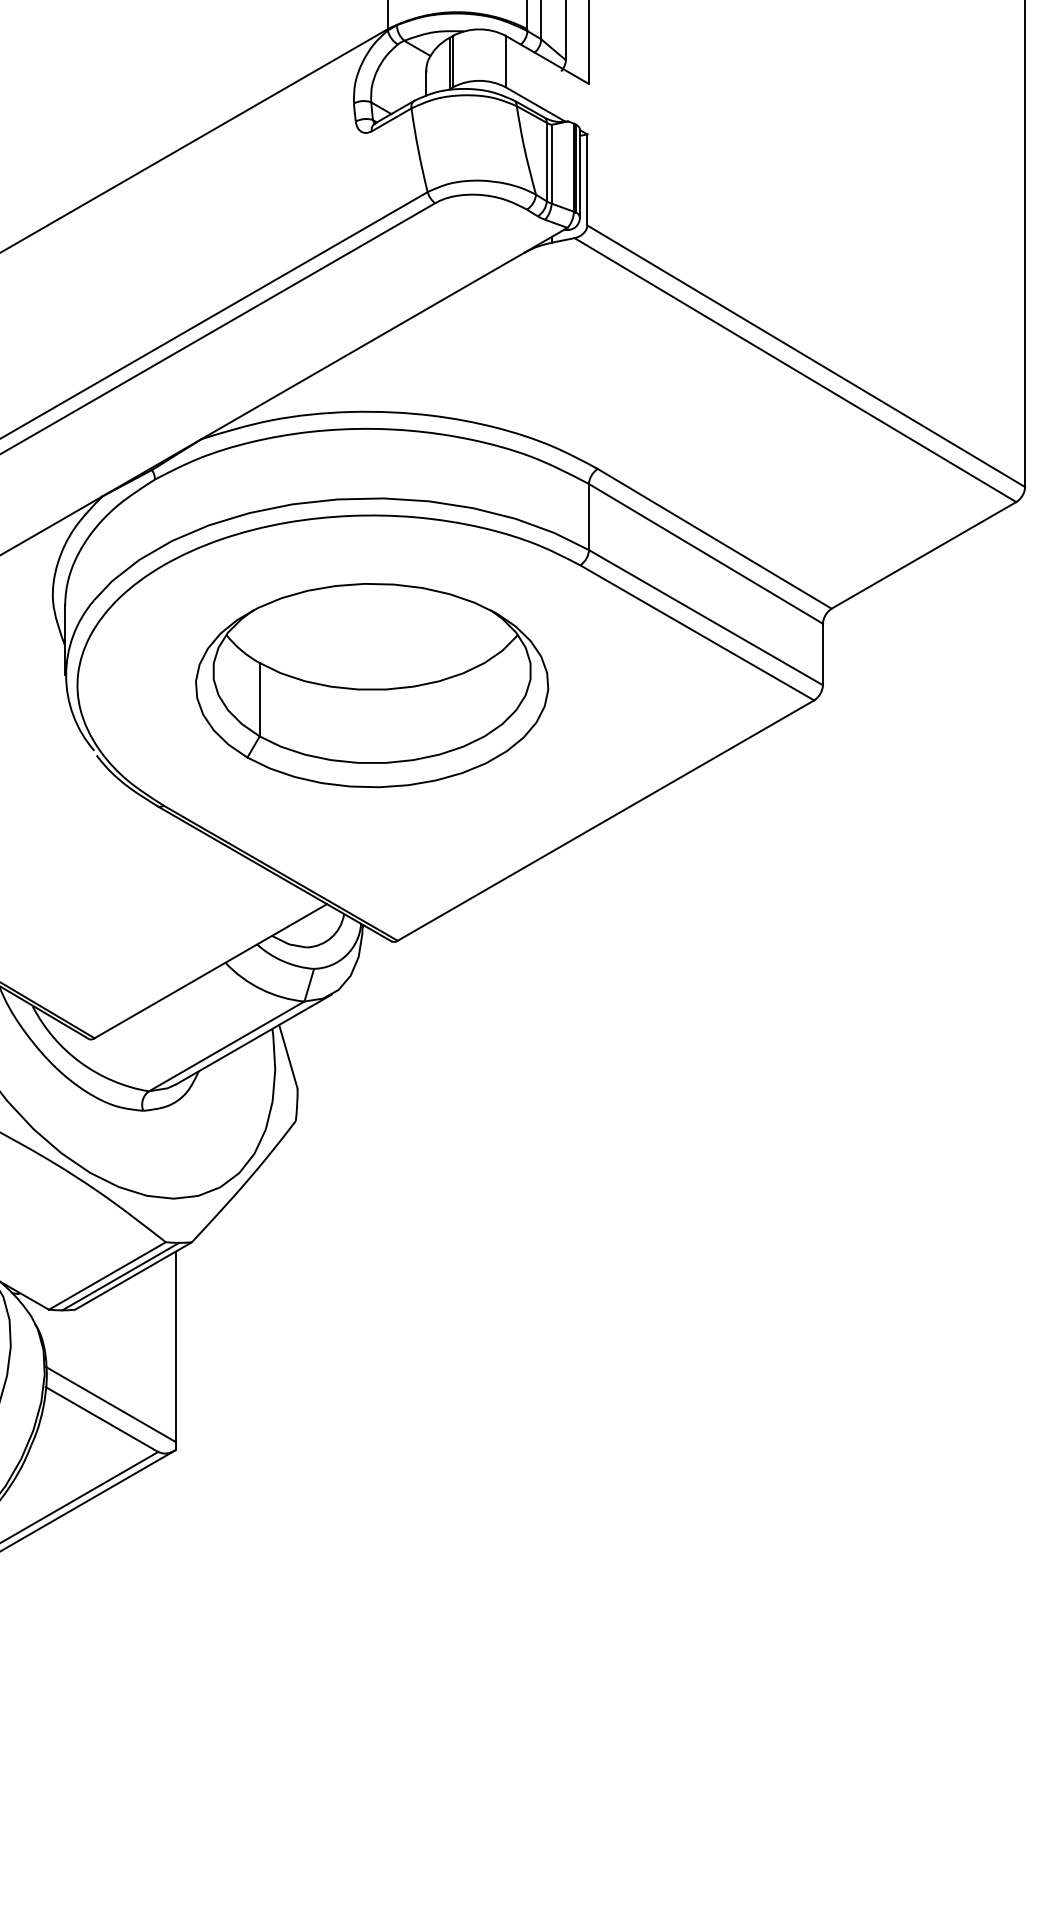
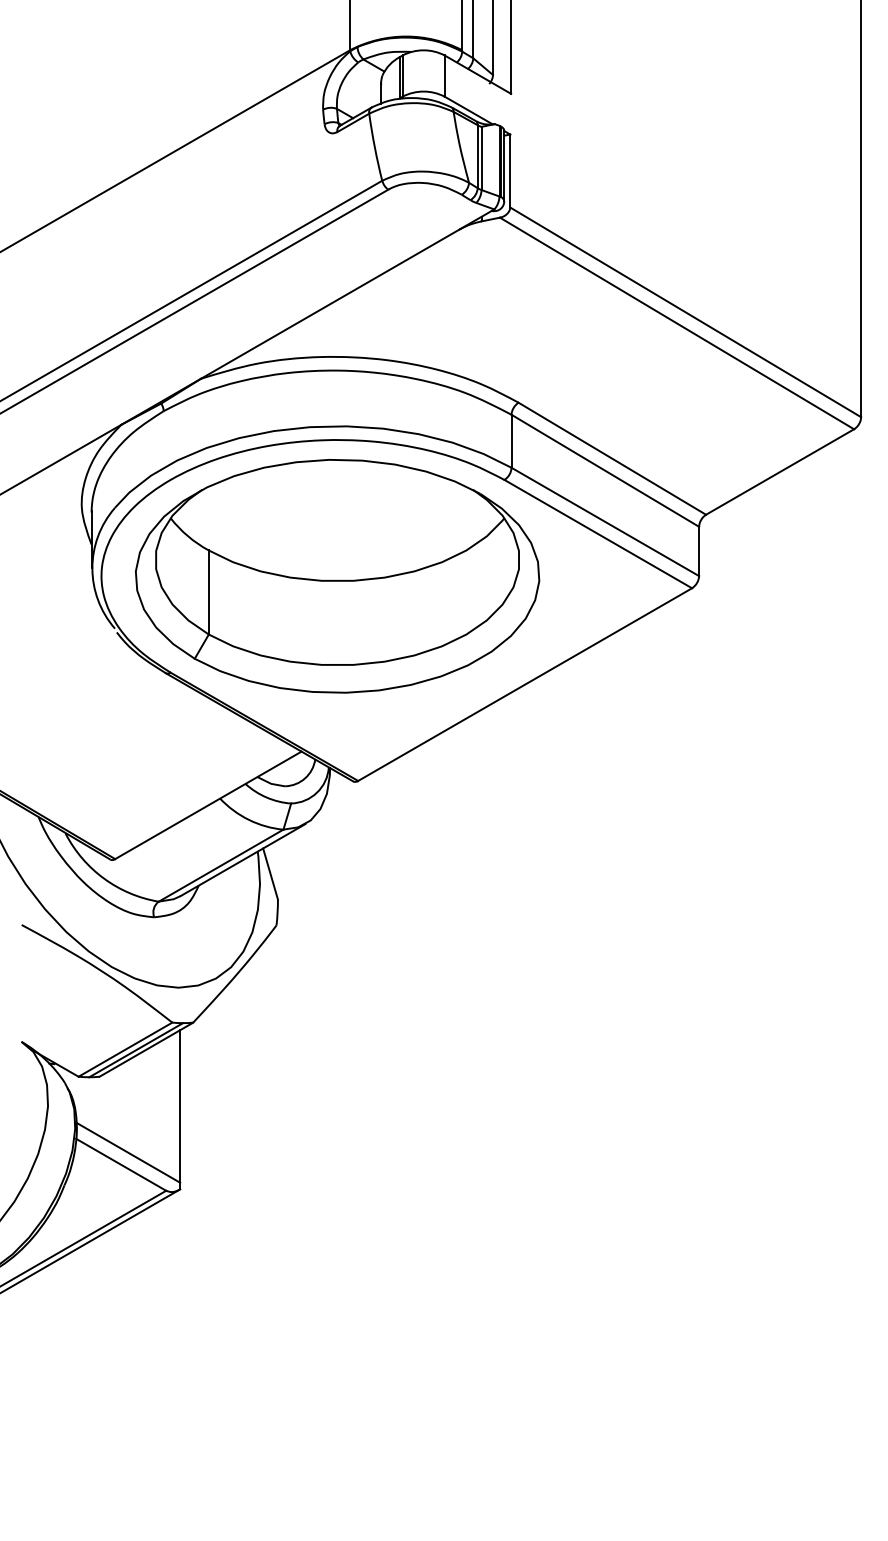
part: (371, 685) -> (337, 576), size x1.43

